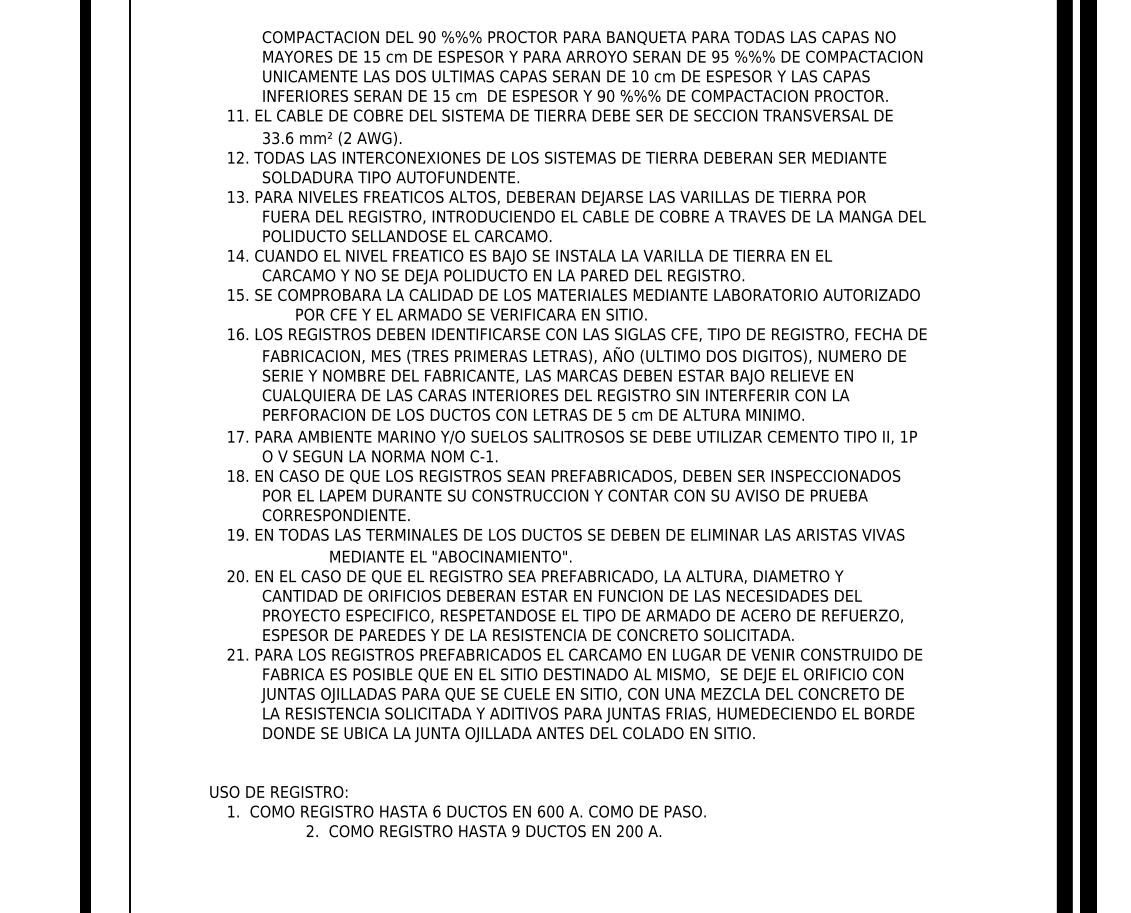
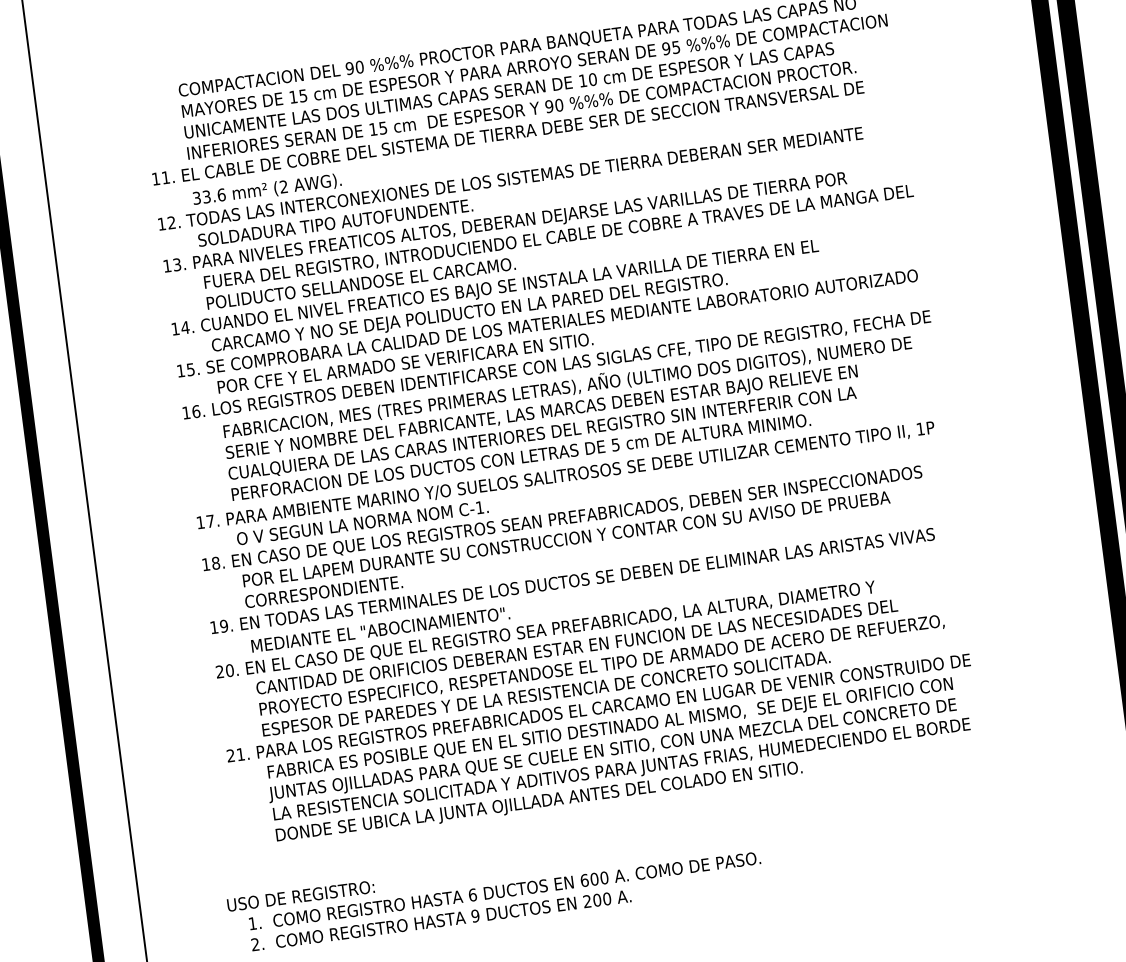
text: (471, 314) -> (405, 363), moved
text: (450, 556) -> (380, 629), moved
text: (483, 831) -> (440, 920), moved

